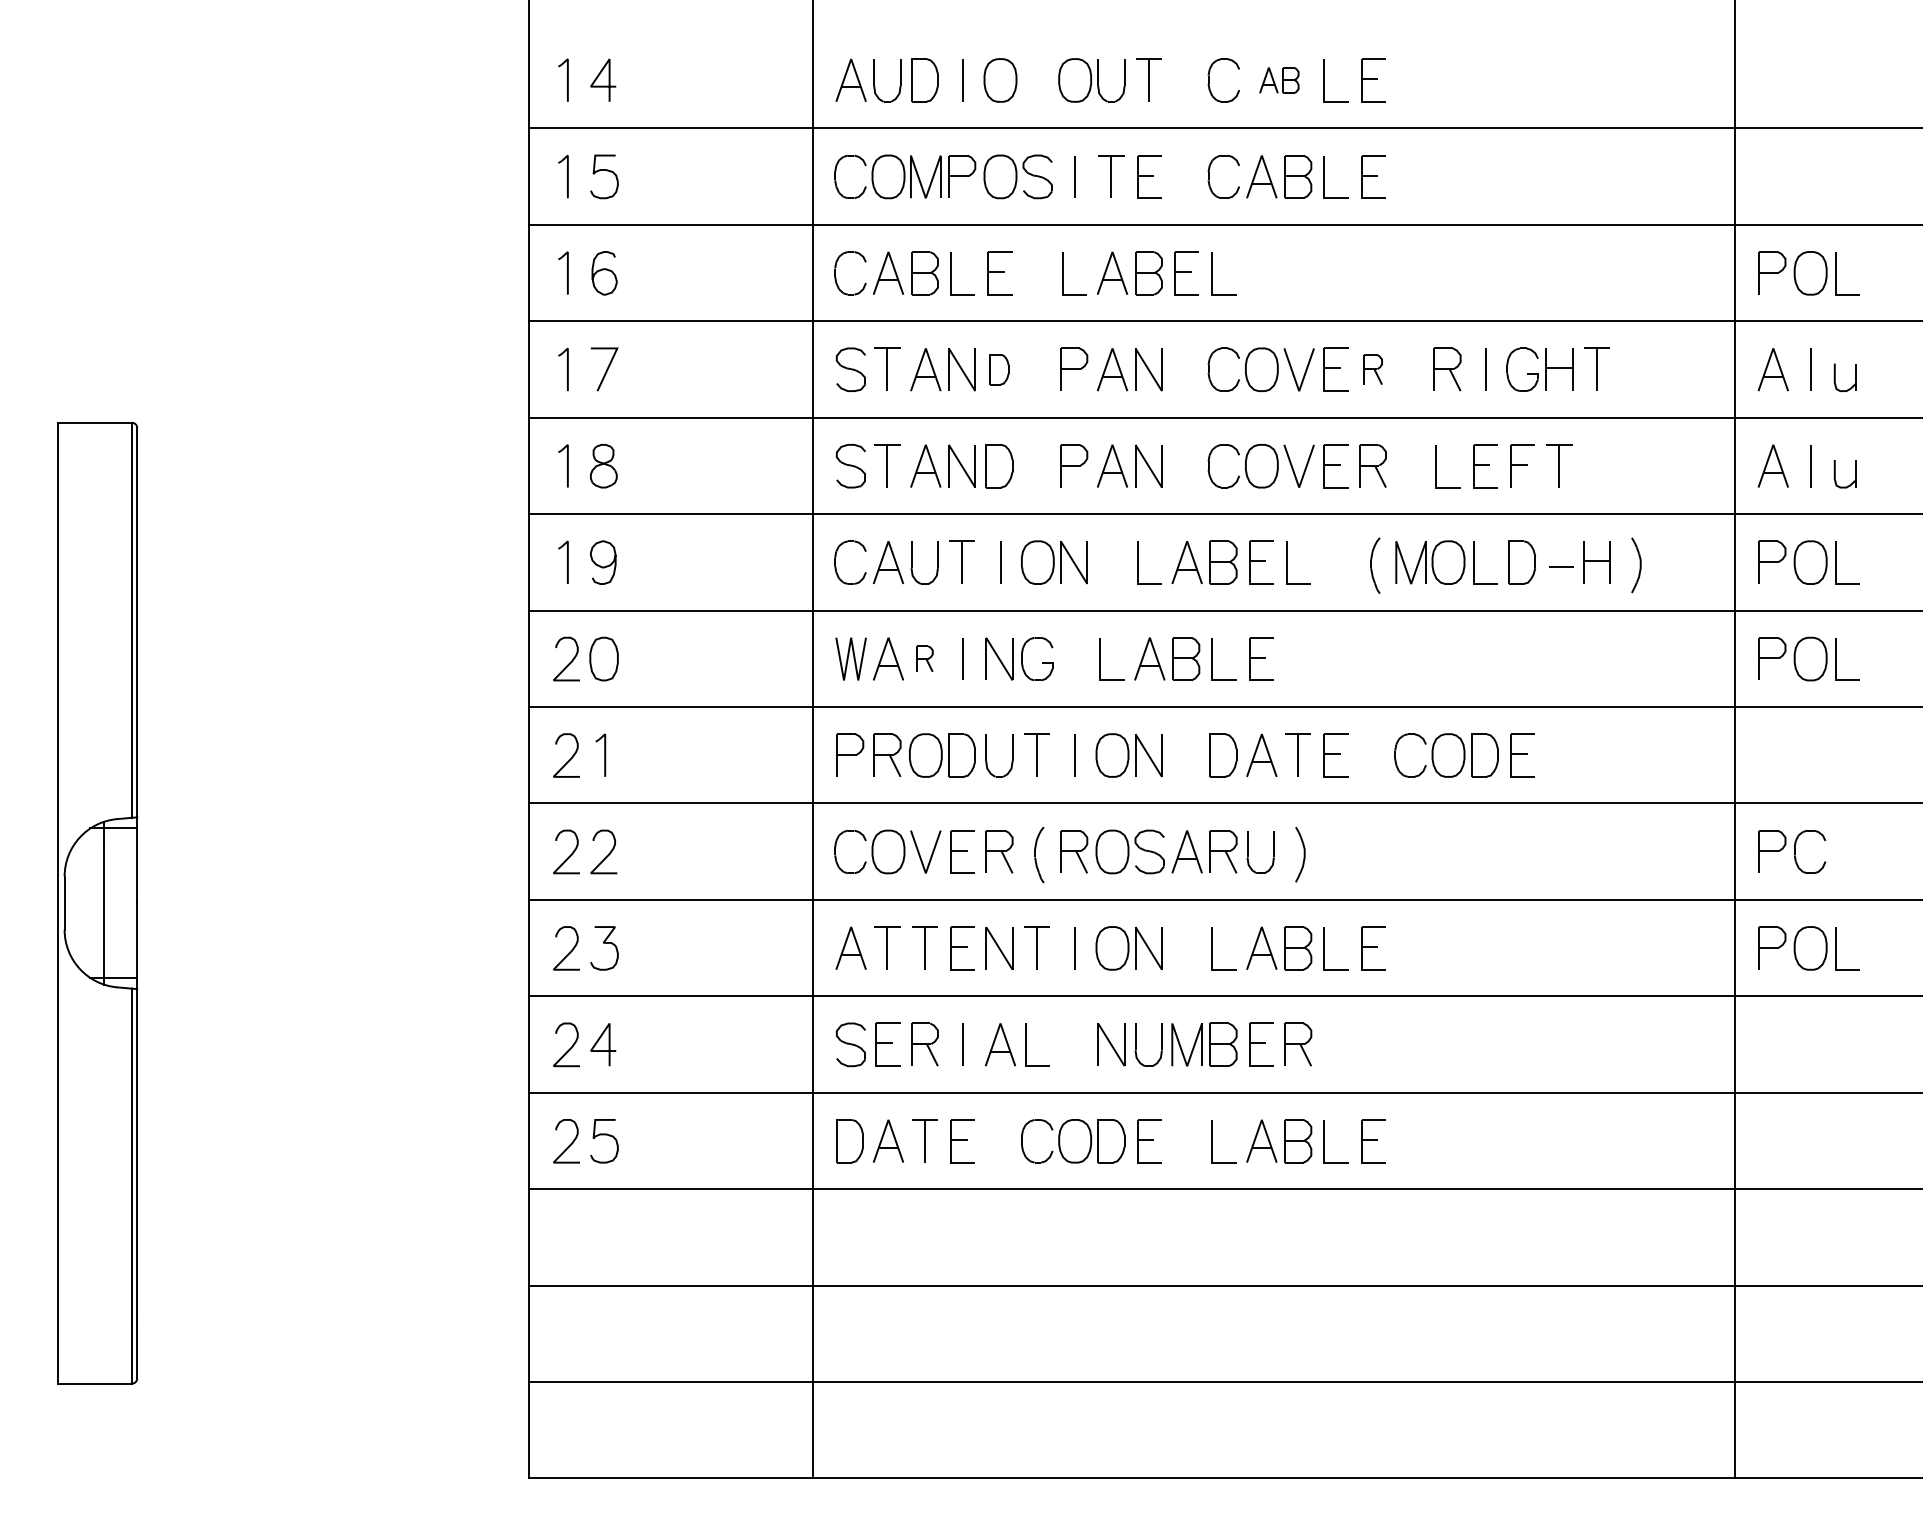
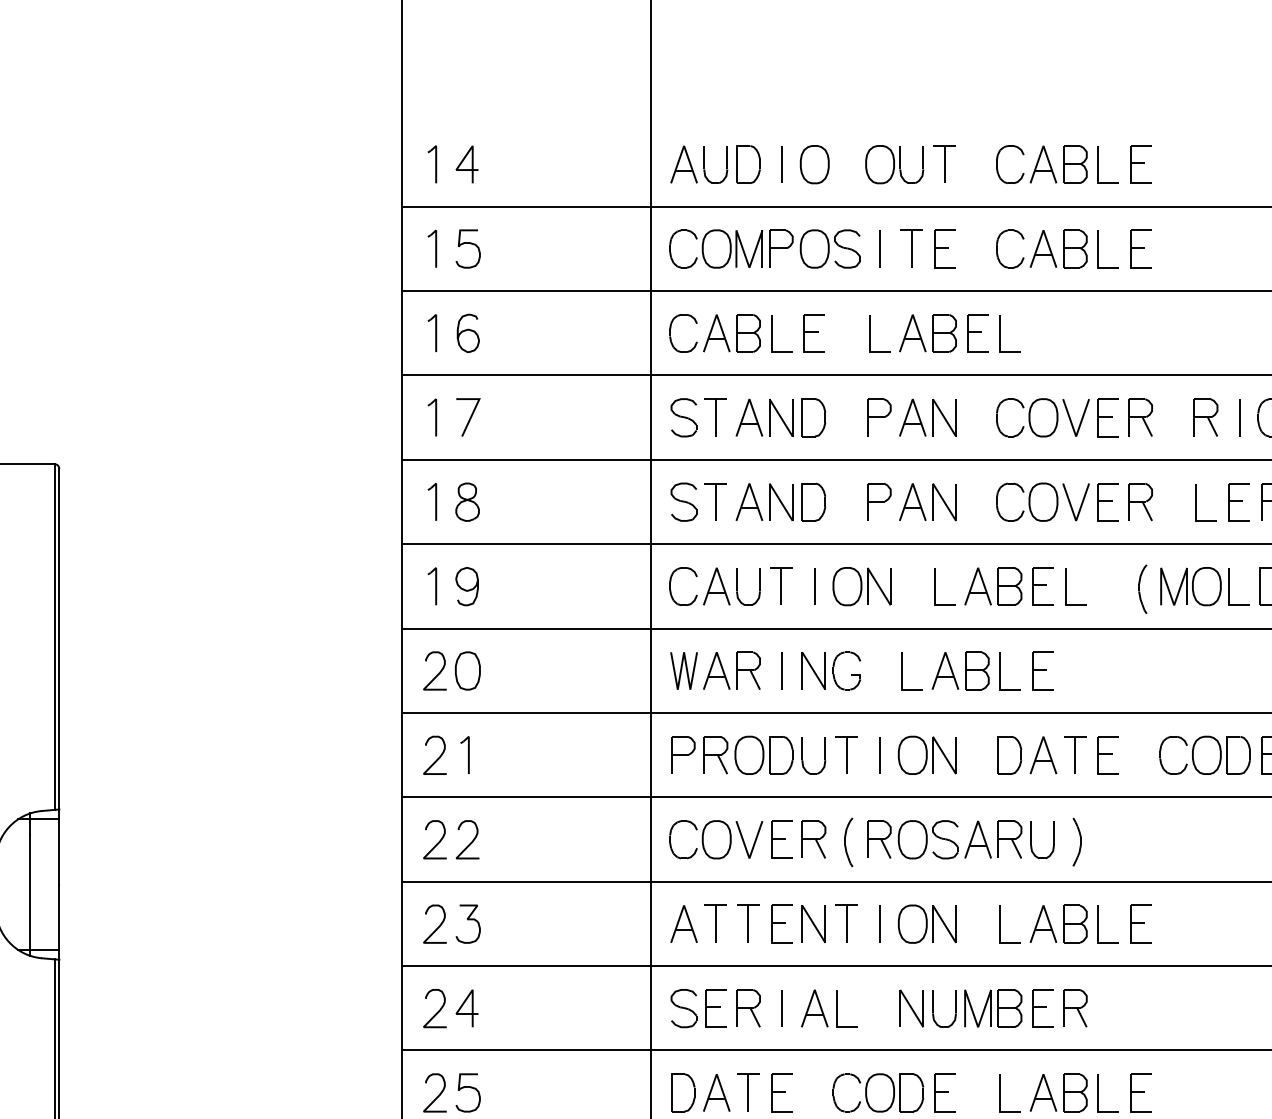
part: (1279, 80) -> (1058, 164), size x1.67
part: (999, 369) -> (813, 417), size x1.43
part: (1372, 369) -> (1140, 417), size x1.43
part: (924, 658) -> (748, 670), size x1.67

